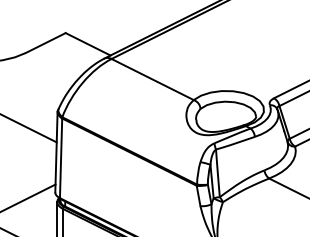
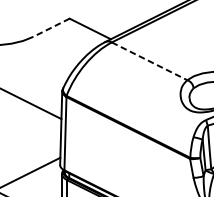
line: (45, 43) -> (51, 28), solid -> dashed
line: (152, 79) -> (149, 61), solid -> dashed

